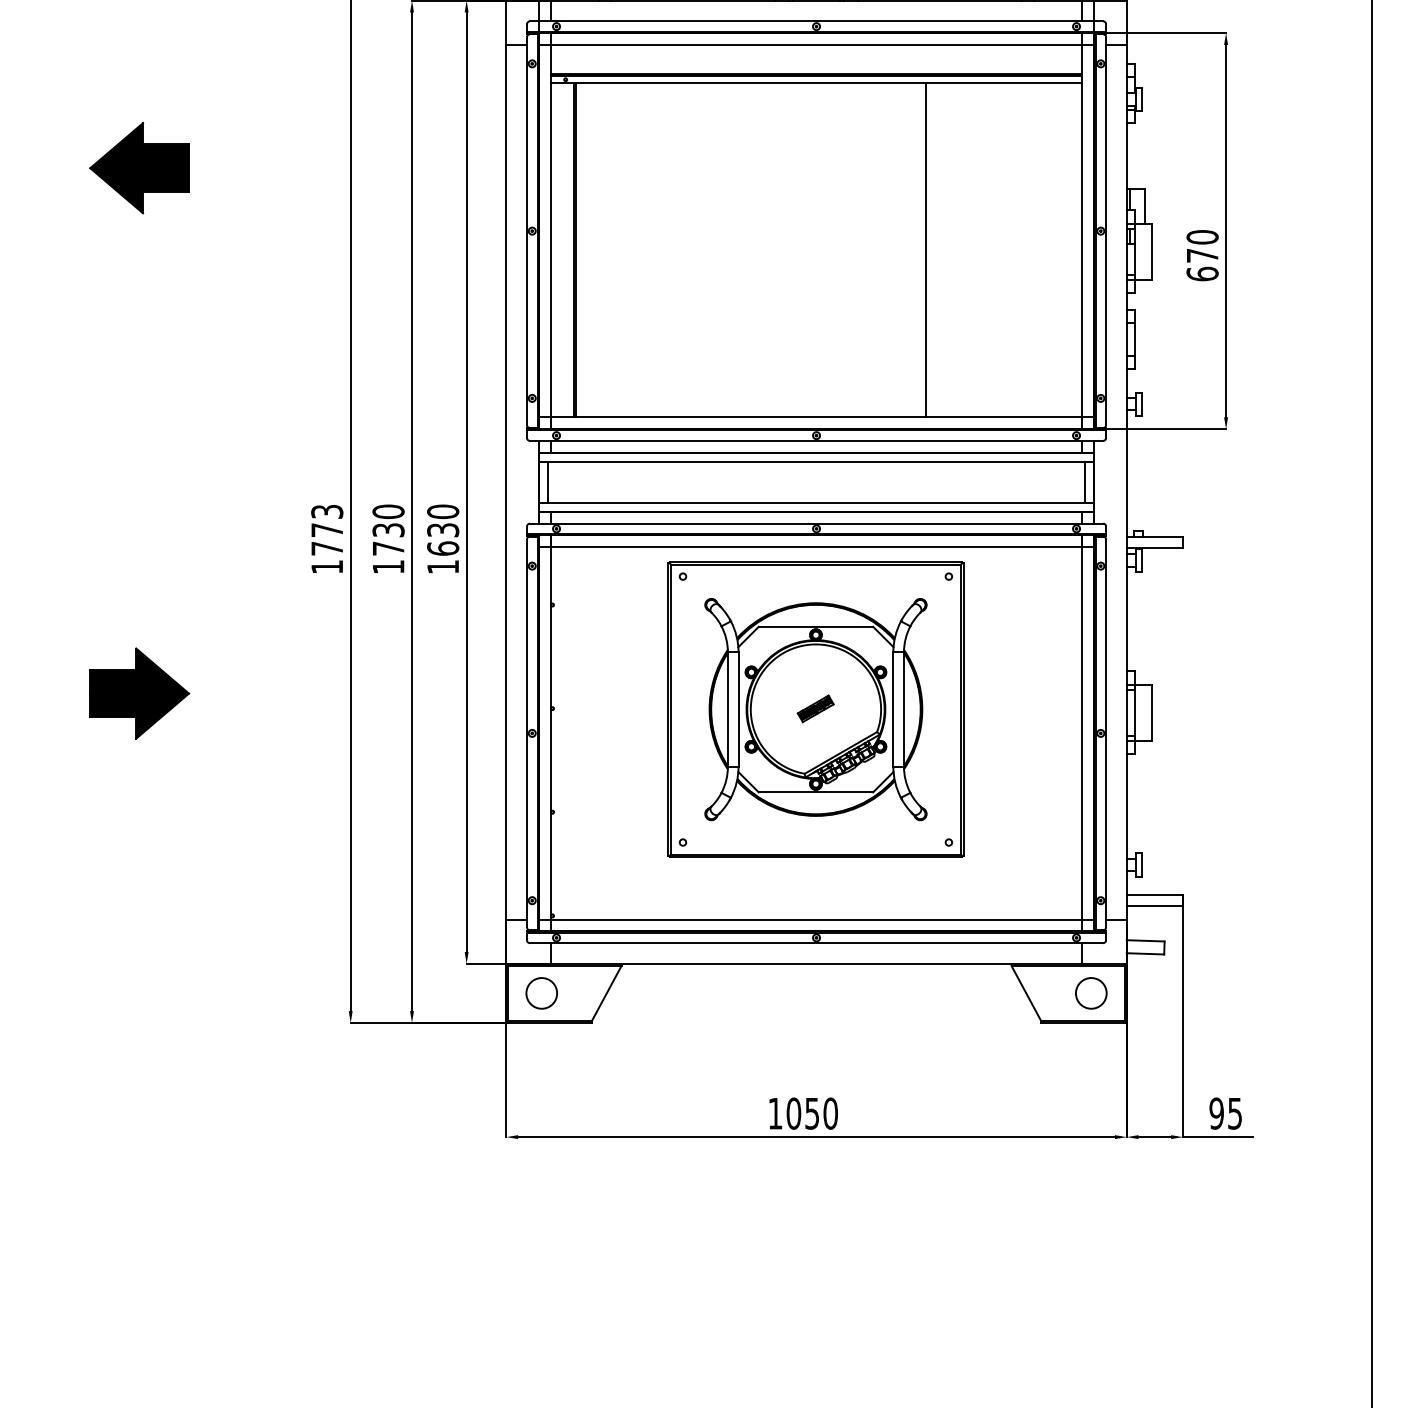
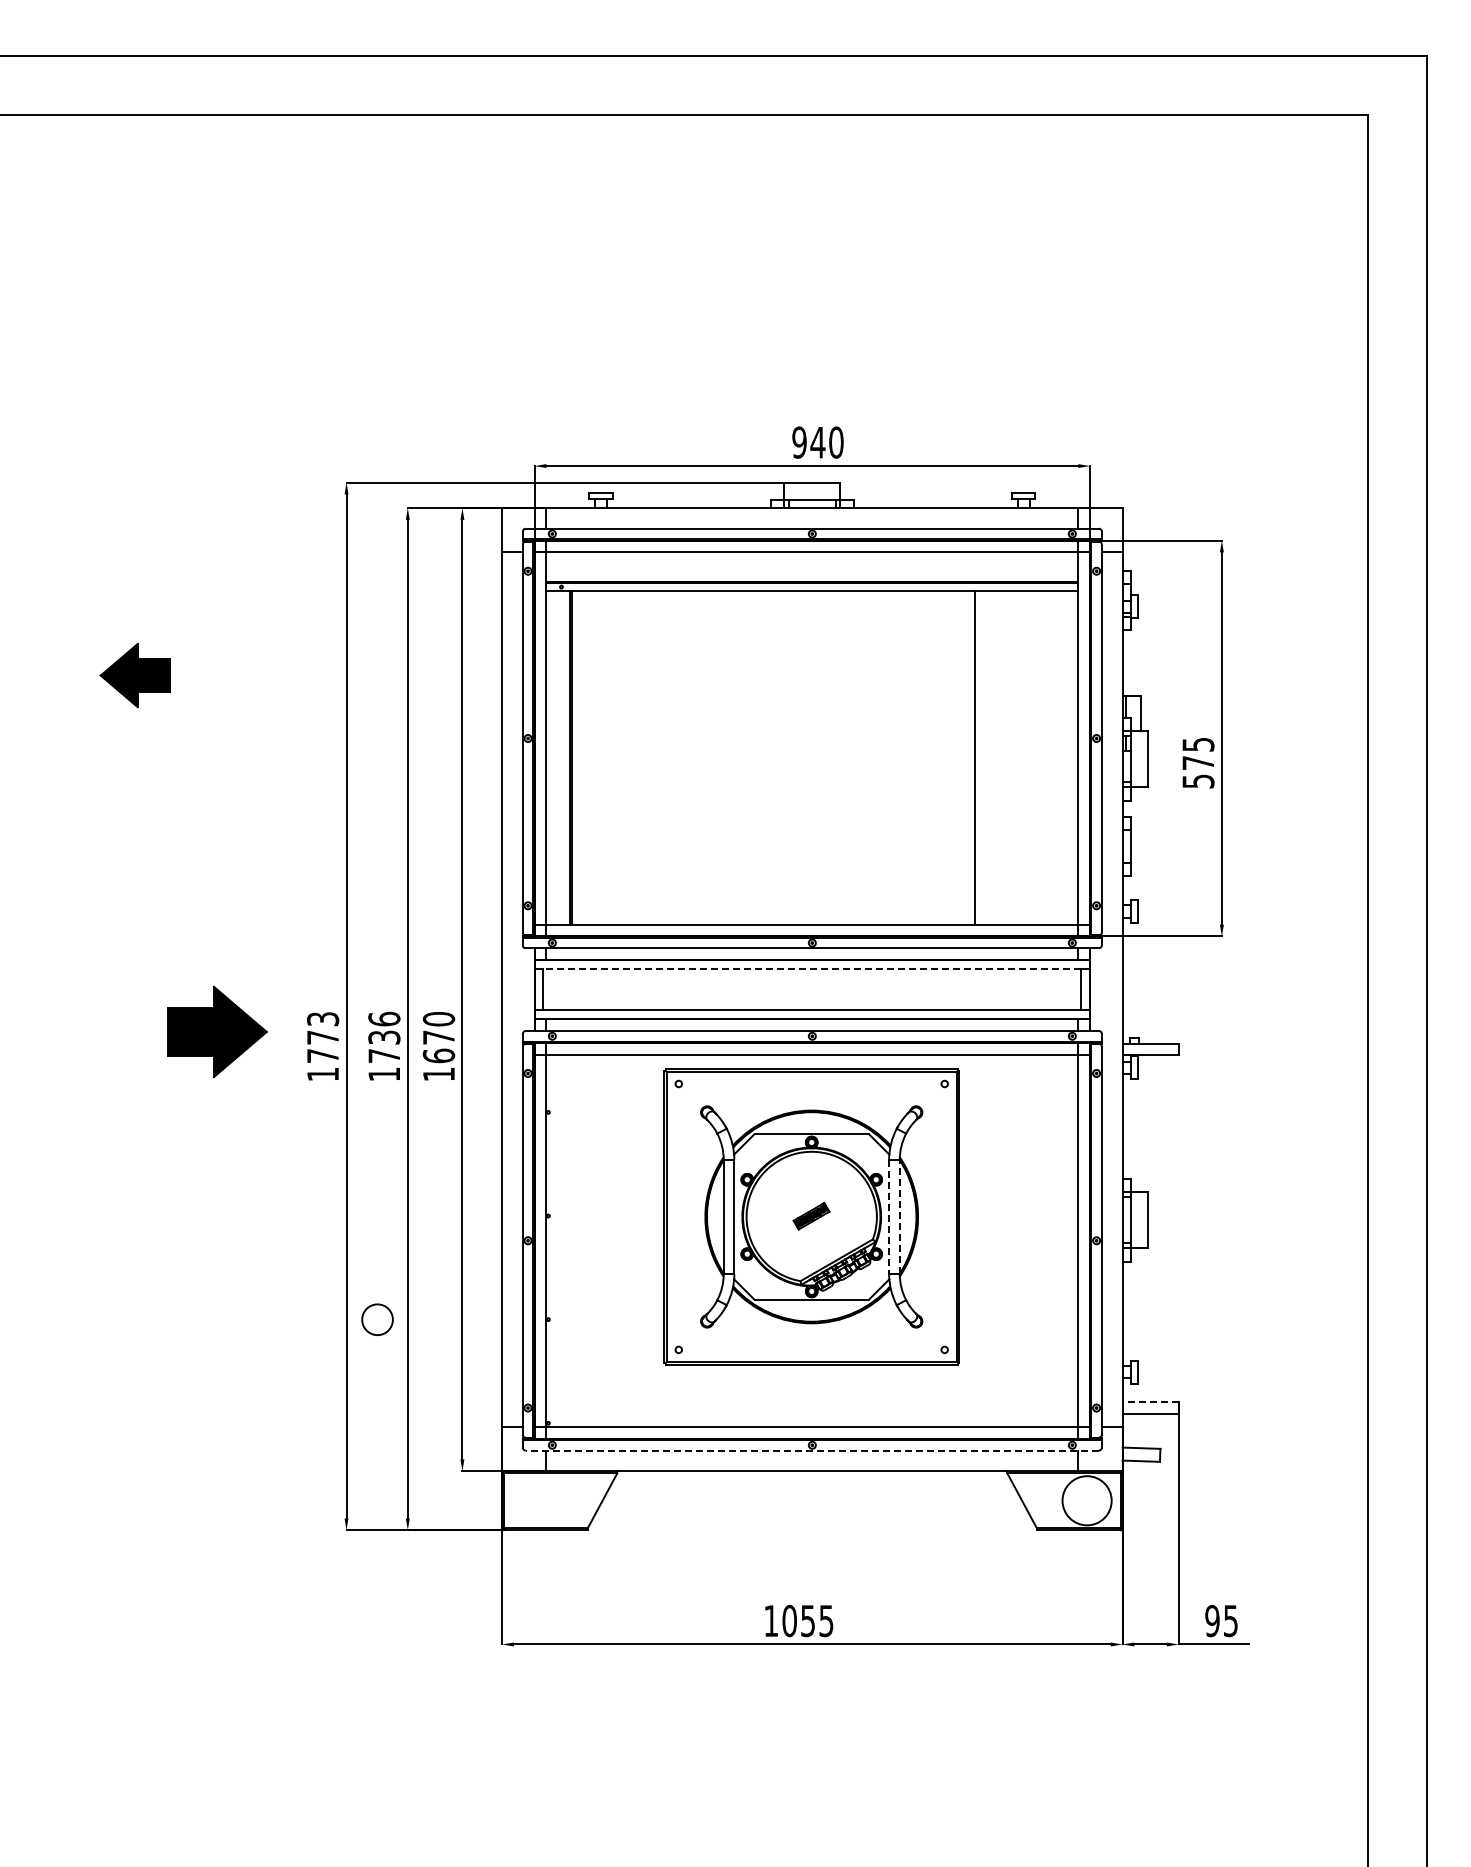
part: (138, 168) -> (134, 675), size x0.7
line: (925, 250) -> (975, 757), moved
text: (1202, 255) -> (1198, 762), 670 -> 575
line: (816, 461) -> (812, 968), solid -> dashed
text: (388, 511) -> (384, 1018), 1730 -> 1736
text: (442, 530) -> (438, 1037), 1630 -> 1670
part: (139, 693) -> (217, 1031), moved
line: (903, 709) -> (899, 1216), solid -> dashed
line: (893, 710) -> (889, 1217), solid -> dashed
line: (1154, 895) -> (1150, 1402), solid -> dashed
line: (816, 943) -> (812, 1450), solid -> dashed
circle: (541, 993) -> (377, 1319), moved
circle: (1090, 993) -> (1086, 1500), size x1.6
text: (830, 1113) -> (826, 1620), 1050 -> 1055

